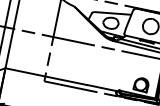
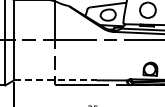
line: (46, 76) -> (55, 80), solid -> dashed

